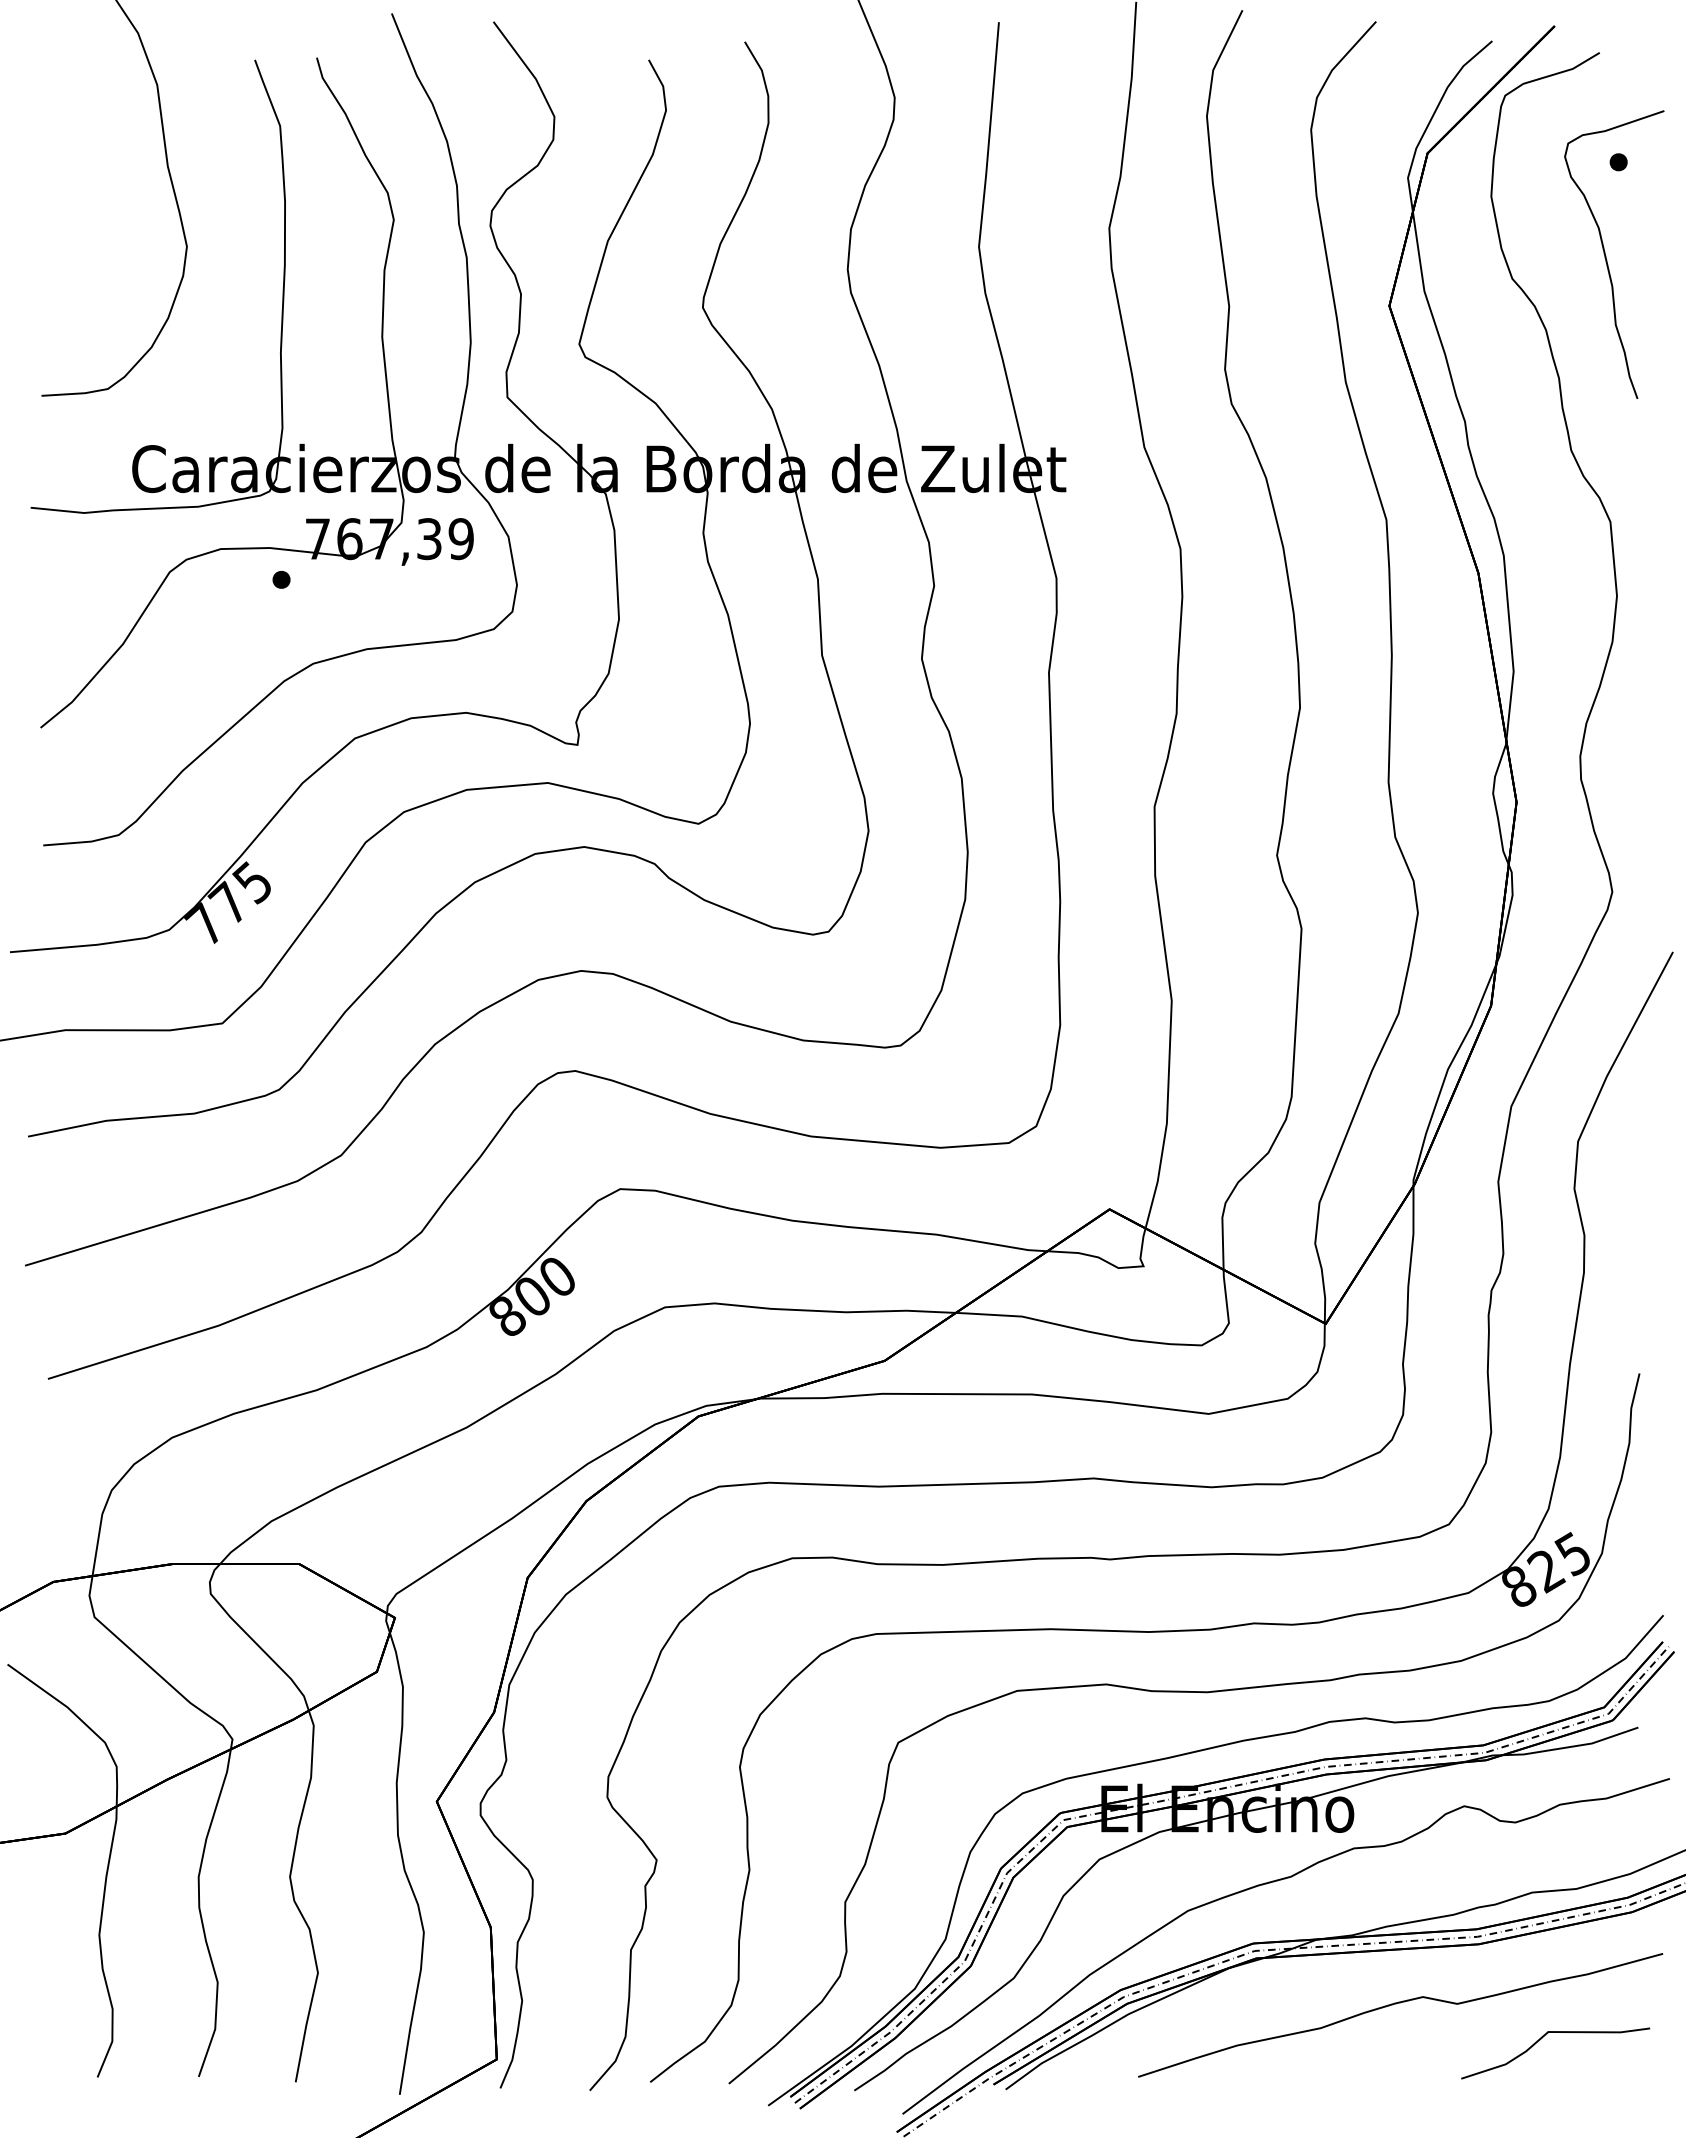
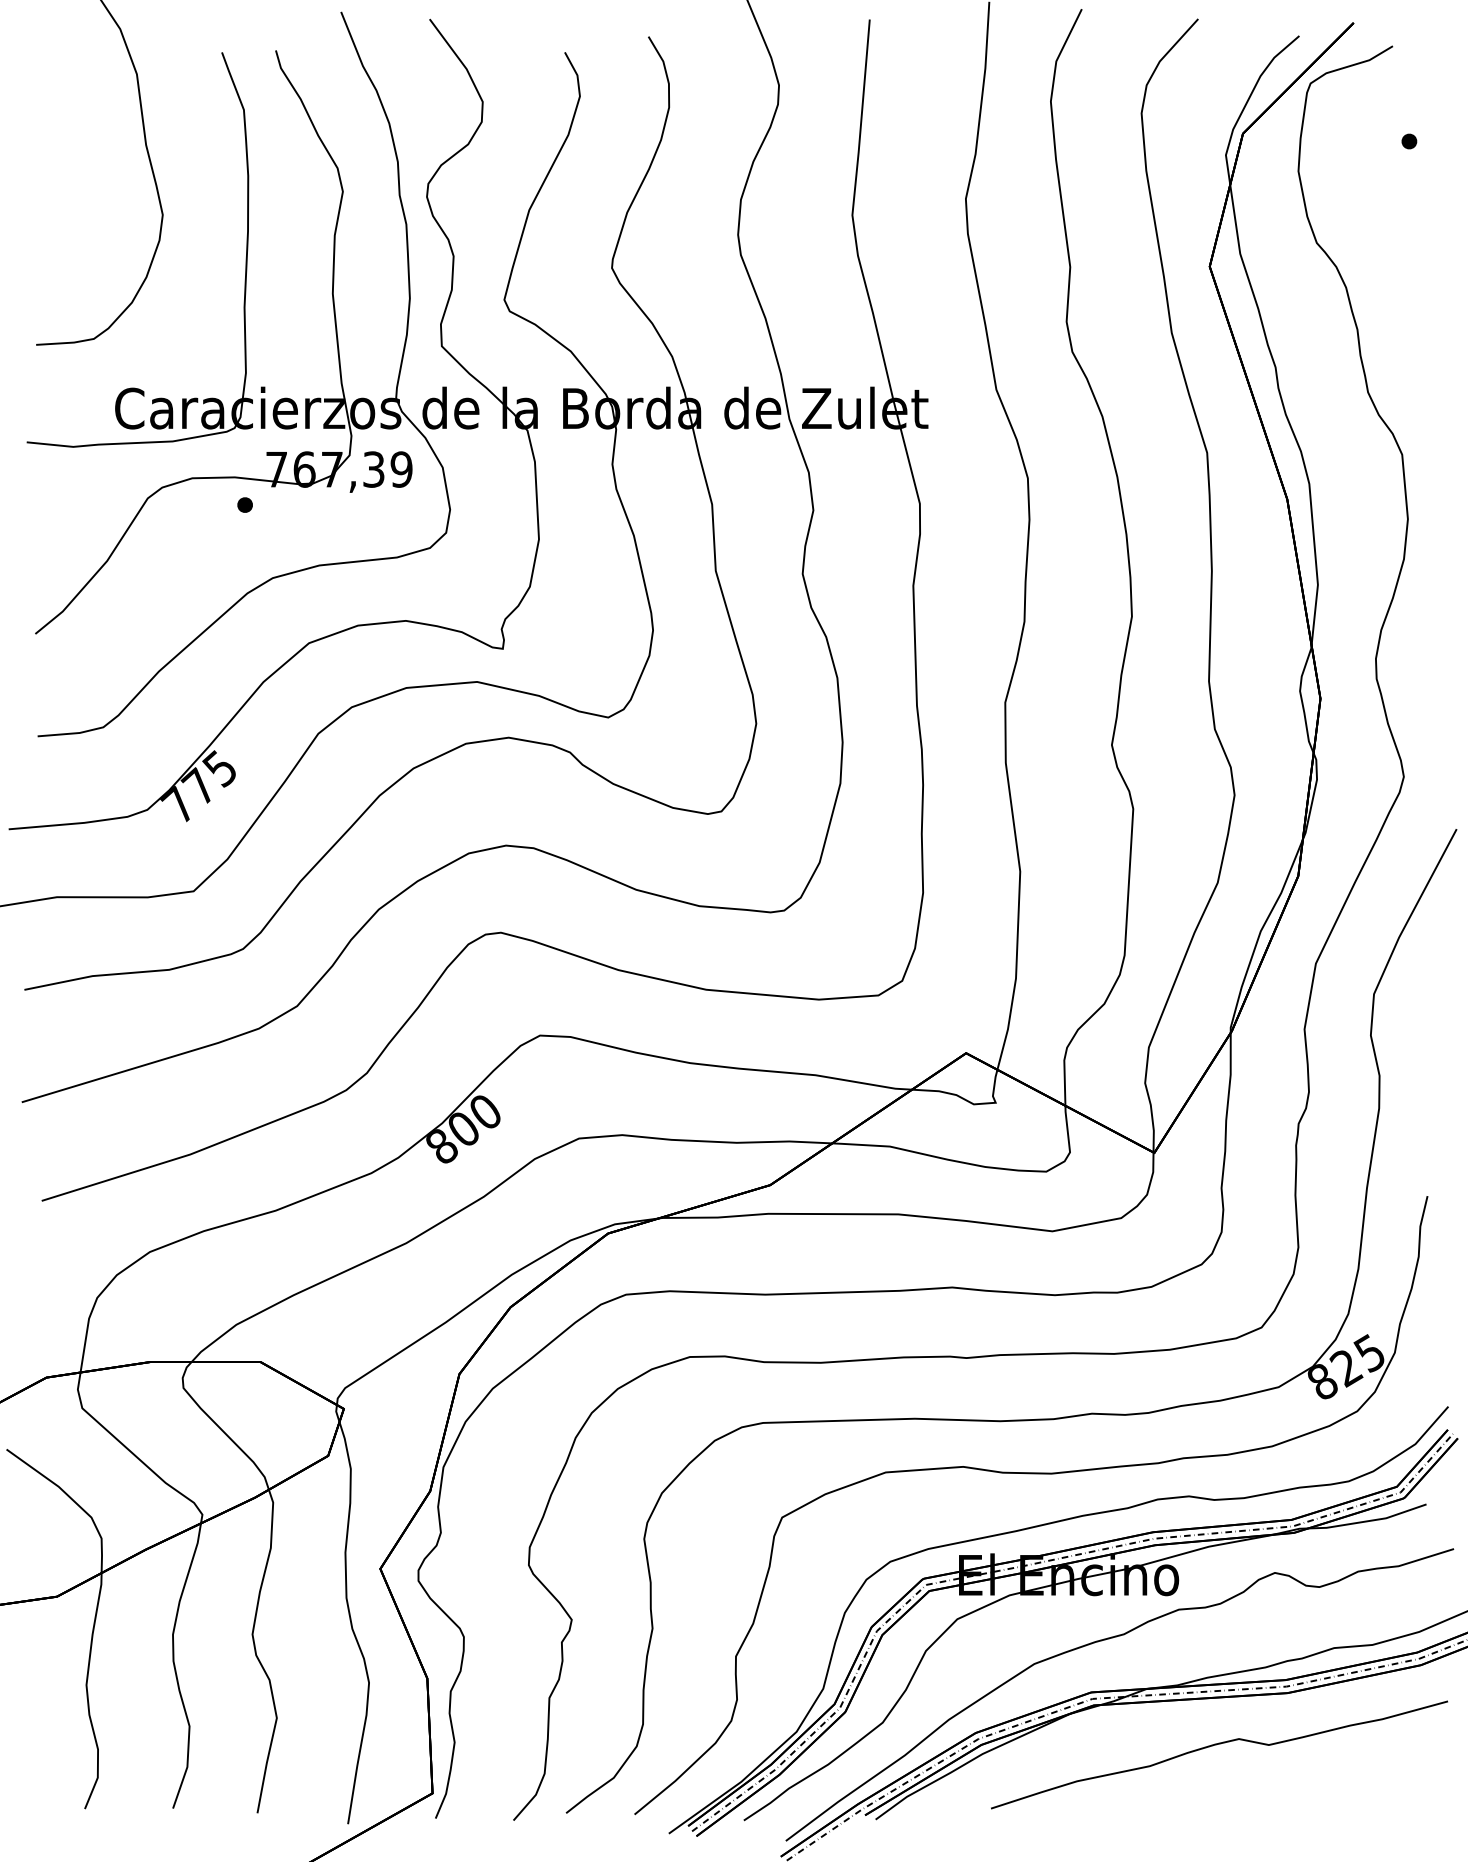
curve: (1606, 255) -> (1398, 222), removed
curve: (1541, 2039) -> (1342, 1776), removed

